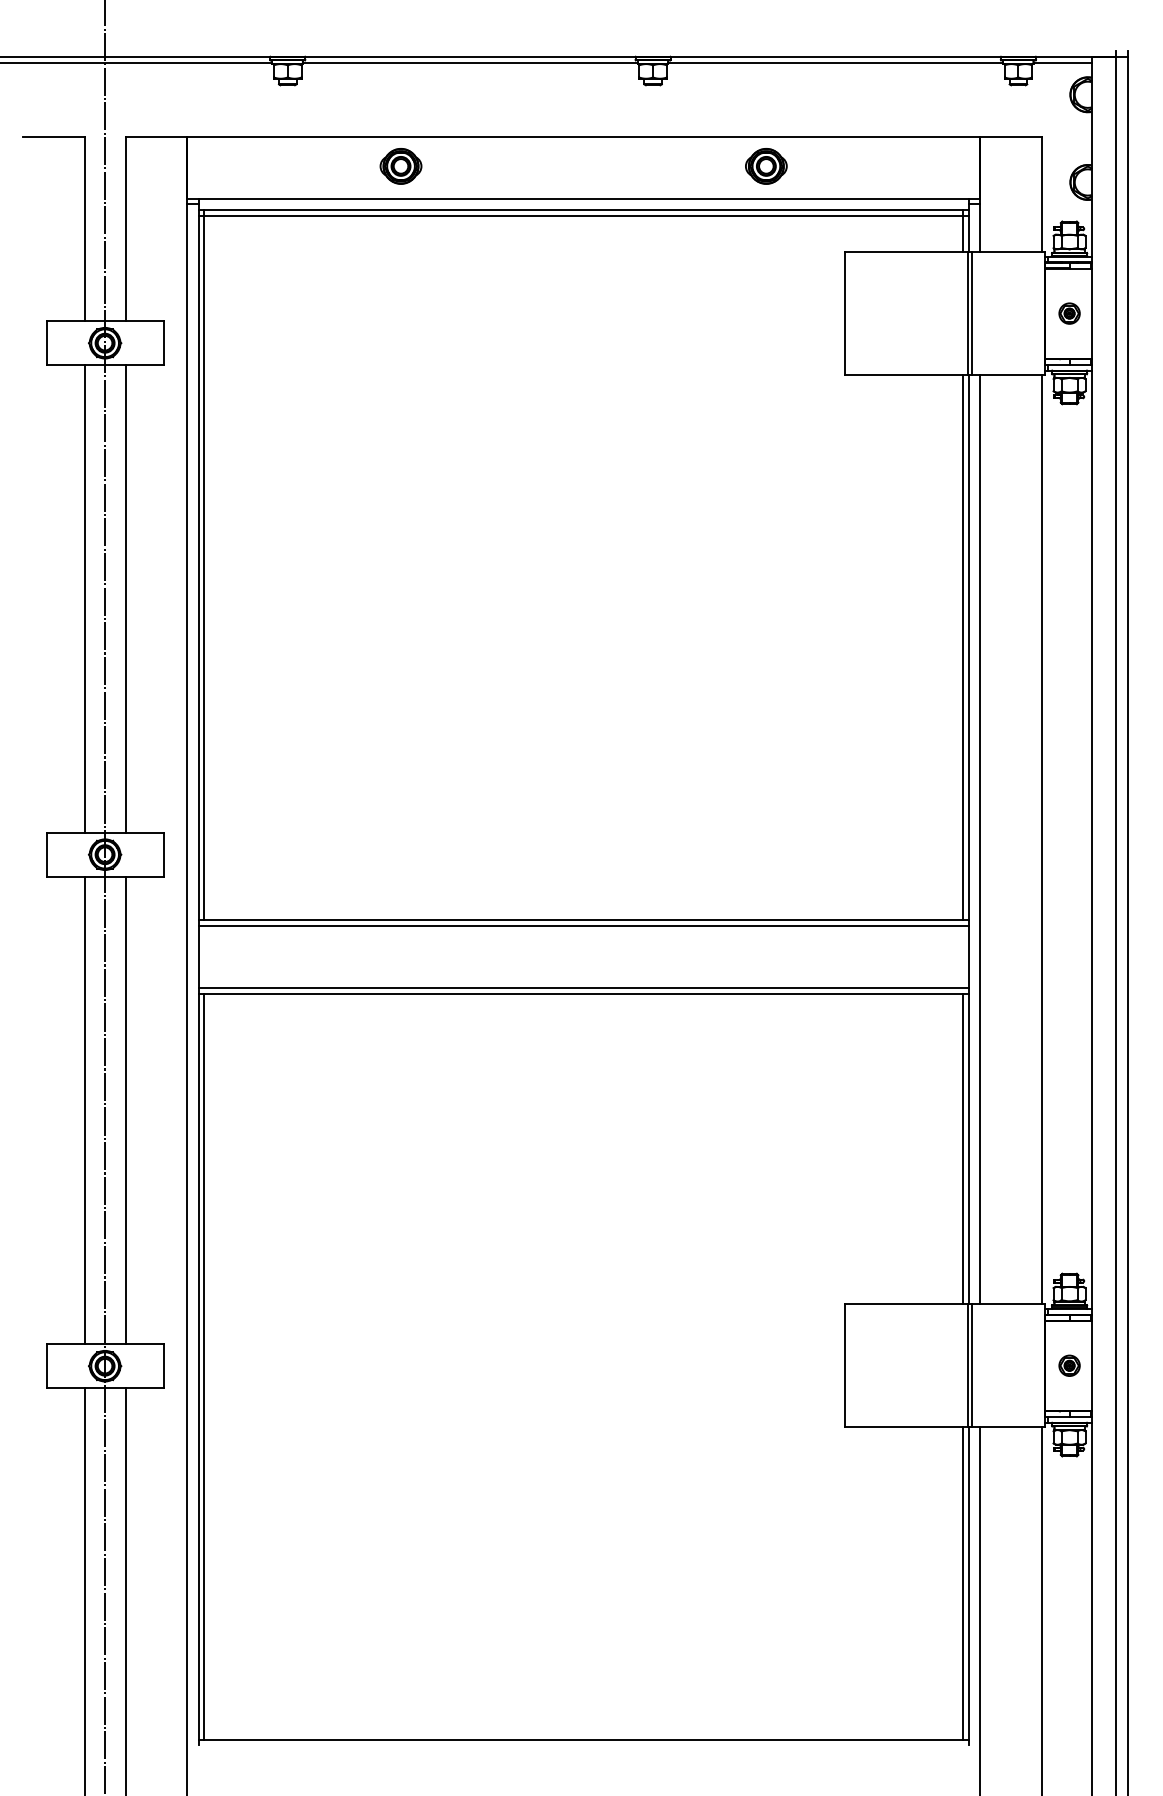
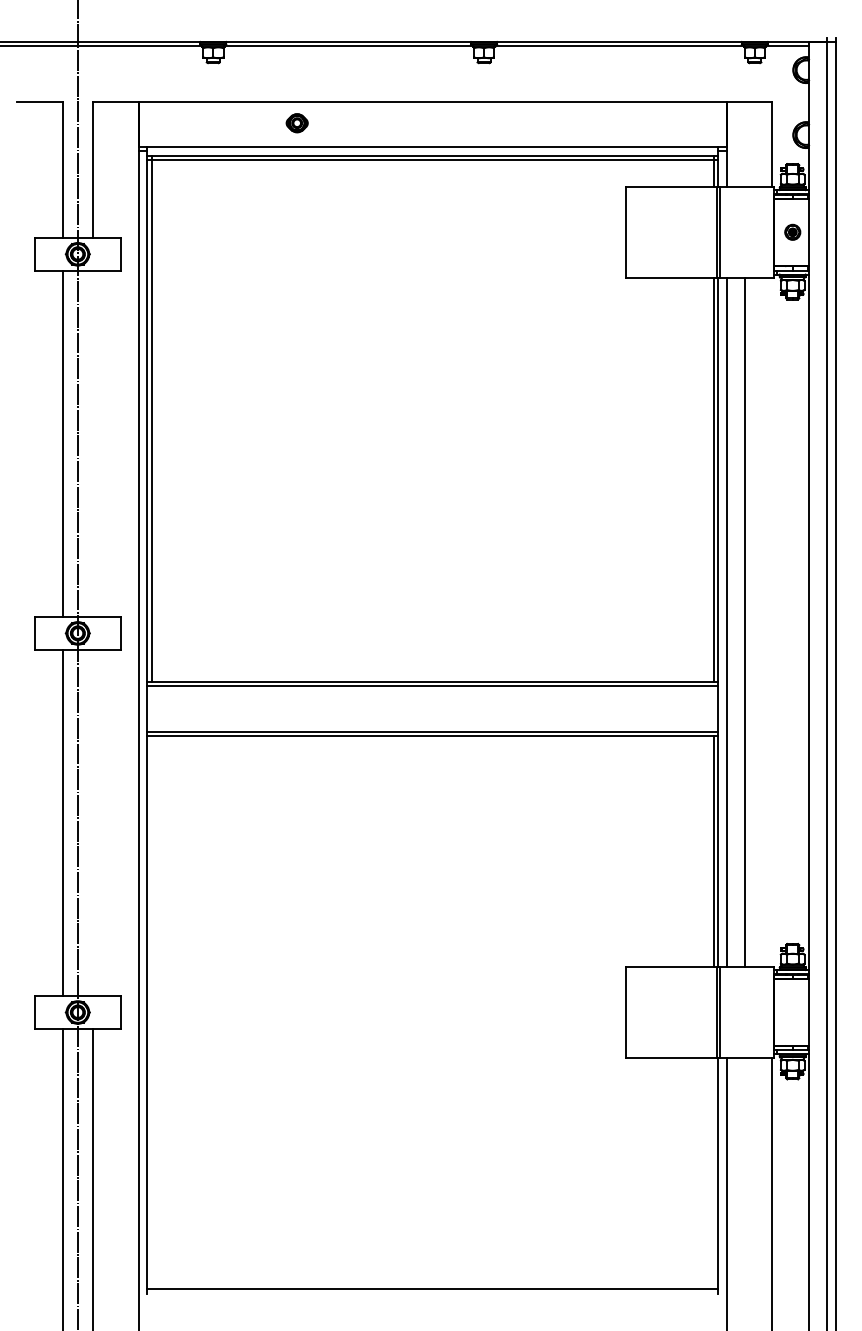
part: (400, 166) -> (296, 123), size x0.7
part: (766, 166) -> (568, 123), removed
line: (125, 598) -> (93, 443), removed
line: (1041, 839) -> (744, 622), moved
line: (125, 1110) -> (93, 823), removed
part: (1069, 1365) -> (792, 1012), removed
line: (204, 1366) -> (151, 1012), removed
line: (962, 1583) -> (713, 1173), removed

